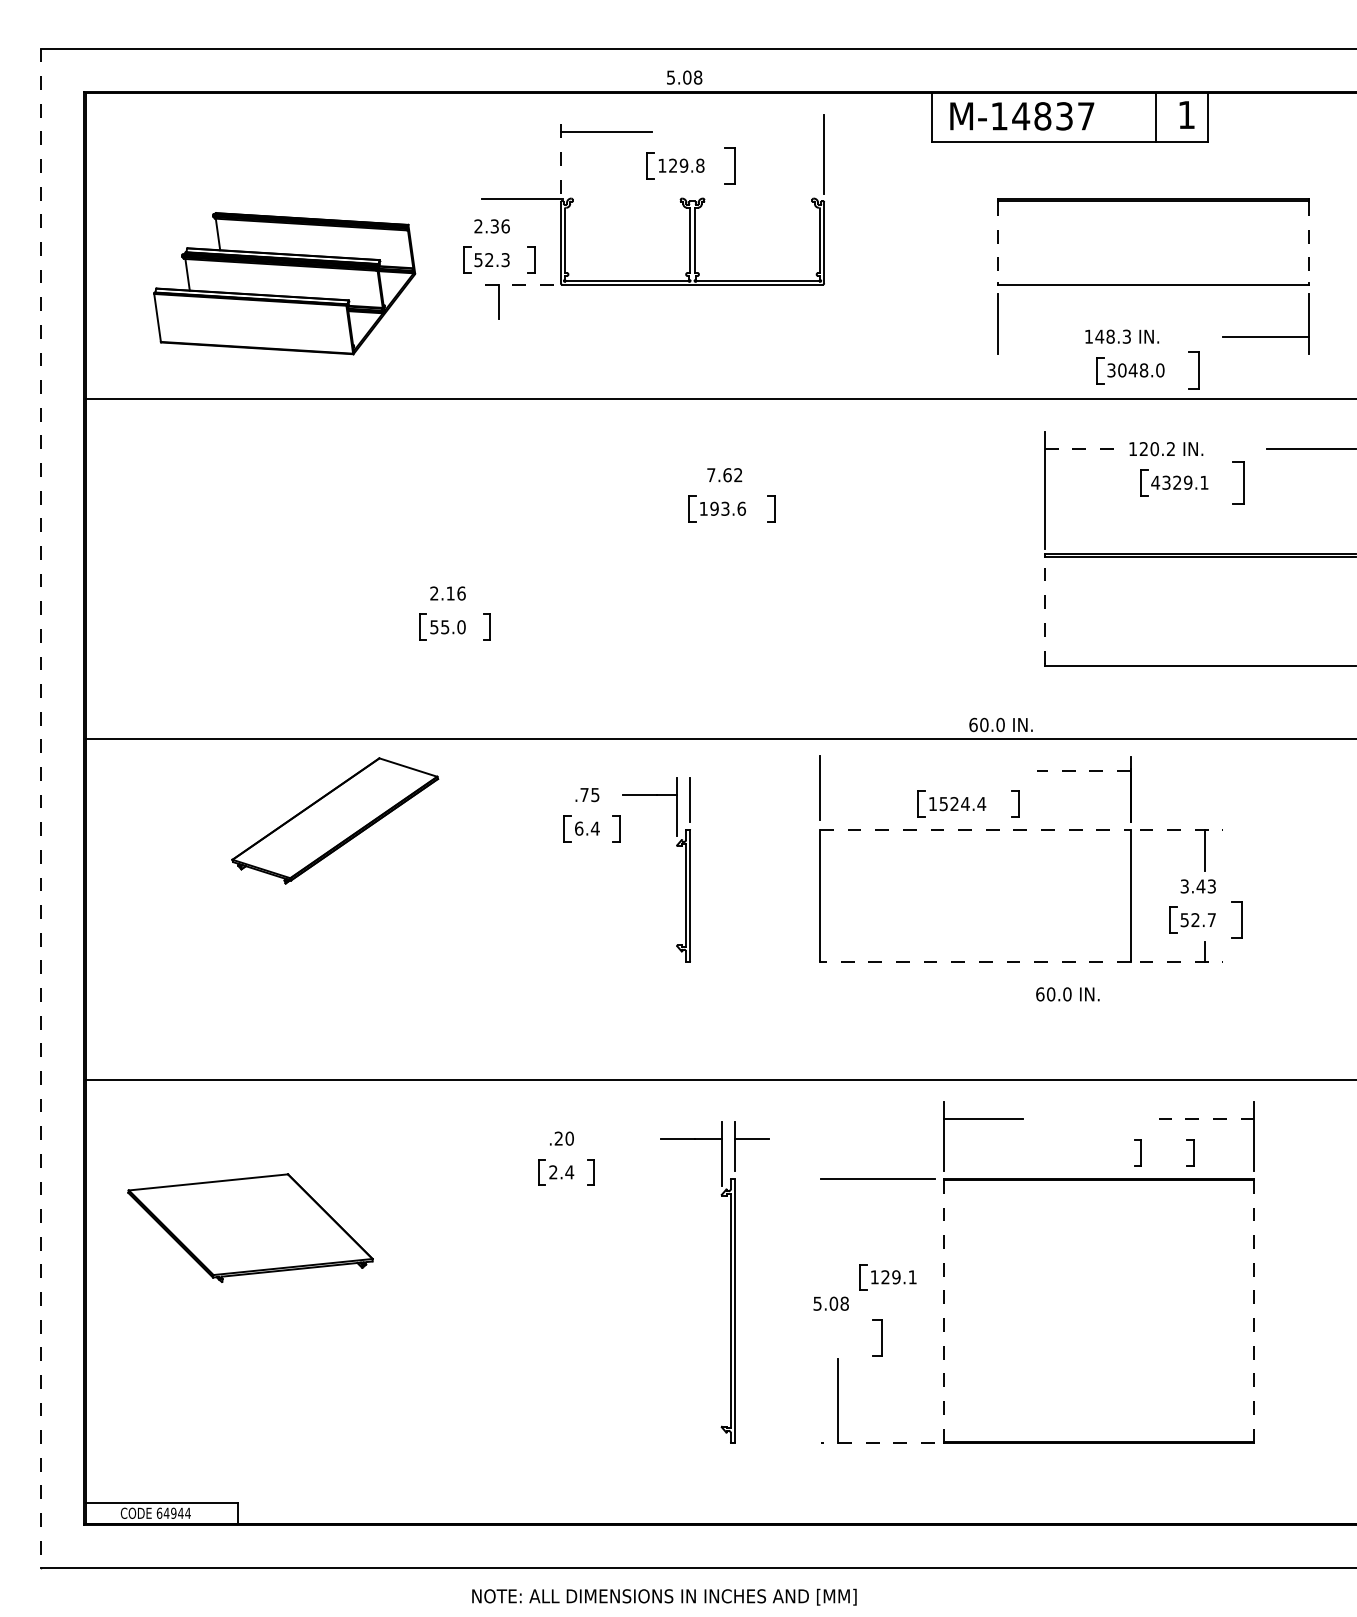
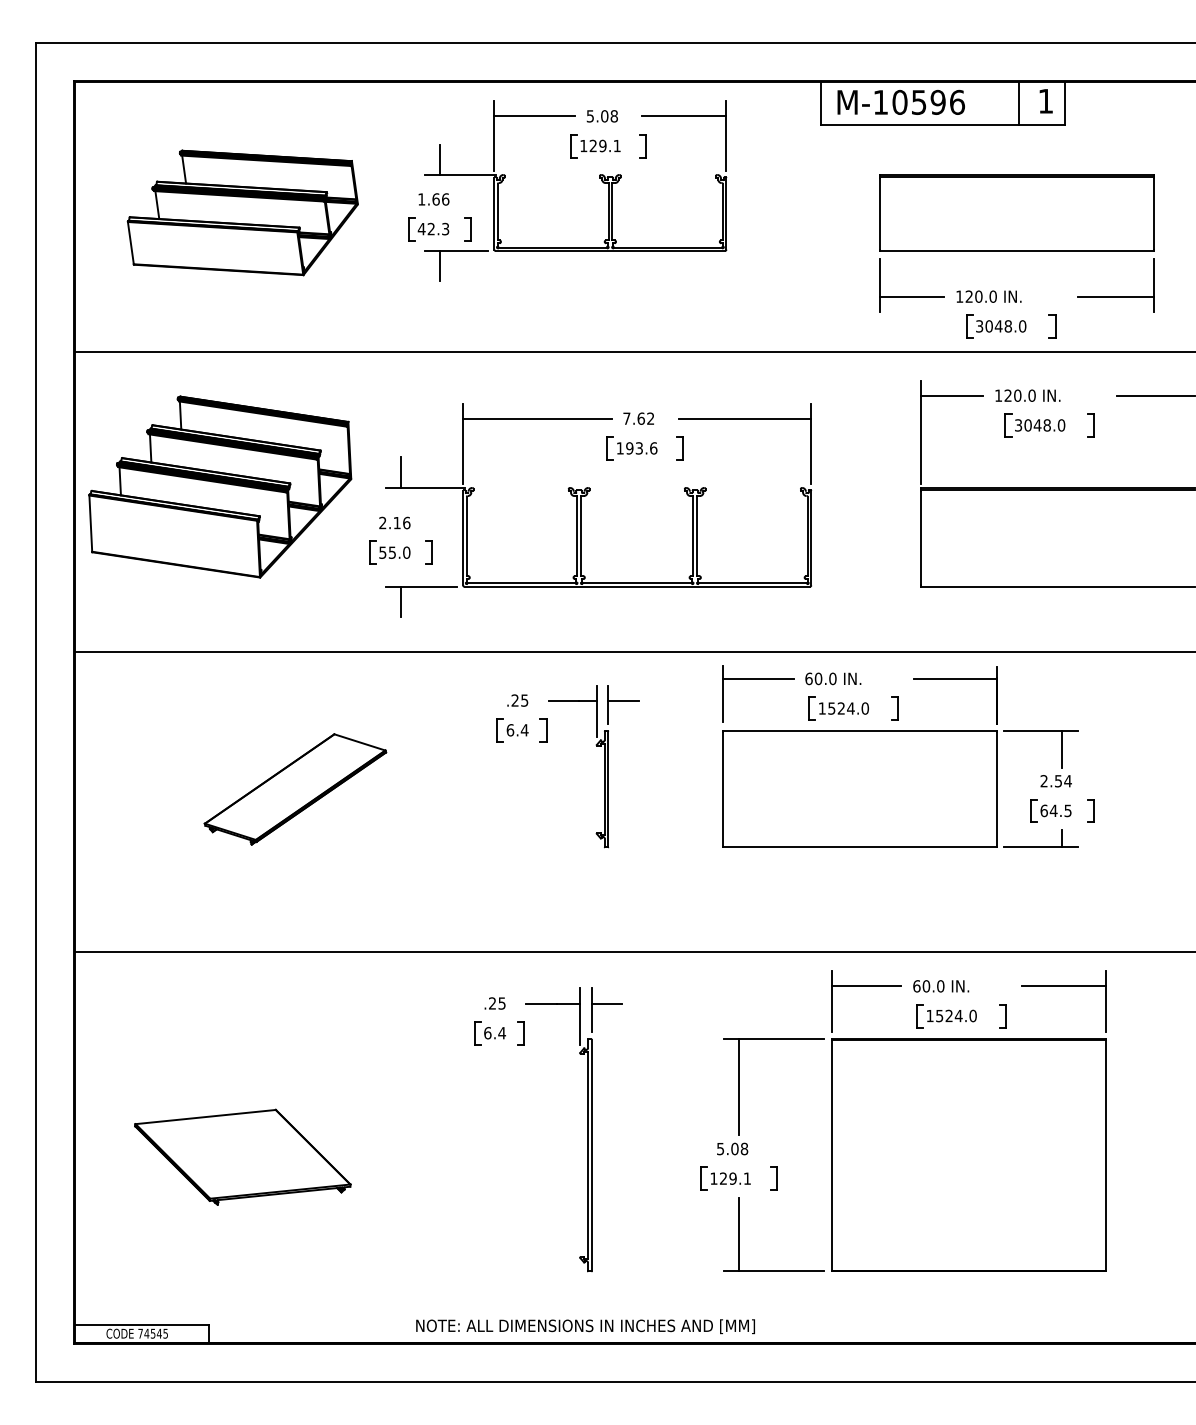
text: (683, 77) -> (601, 116), moved
text: (1053, 115) -> (928, 101), M-14837 -> M-10596
line: (776, 132) -> (684, 116), added
line: (561, 153) -> (494, 135), dashed -> solid
text: (699, 165) -> (616, 145), 129.8 -> 129.1
part: (728, 166) -> (642, 146), size x0.71
line: (498, 181) -> (439, 159), added
text: (486, 226) -> (428, 199), 2.36 -> 1.66
line: (999, 242) -> (880, 213), dashed -> solid
line: (1309, 242) -> (1154, 213), dashed -> solid
text: (478, 260) -> (421, 229), 52.3 -> 42.3
part: (284, 283) -> (242, 212), moved
line: (517, 284) -> (456, 250), dashed -> solid
line: (1035, 336) -> (912, 296), added
text: (1112, 336) -> (980, 296), 148.3 -> 120.0
part: (1194, 370) -> (1052, 326), size x0.71
line: (1080, 448) -> (952, 395), dashed -> solid
text: (1170, 448) -> (1031, 395), 120.2 -> 120.0
text: (1179, 482) -> (1039, 425), 4329.1 -> 3048.0
part: (1237, 482) -> (1090, 425), size x0.62
part: (250, 552) -> (220, 486), added
part: (659, 579) -> (581, 510), added
line: (1044, 609) -> (920, 537), dashed -> solid
text: (1001, 724) -> (833, 678), moved
line: (859, 771) -> (757, 679), added
line: (1082, 771) -> (954, 679), dashed -> solid
text: (583, 794) -> (514, 700), .75 -> .25
line: (707, 794) -> (623, 700), added
text: (982, 803) -> (865, 708), 1524.4 -> 1524.0
line: (41, 808) -> (36, 712), dashed -> solid
part: (335, 820) -> (295, 789), moved
line: (975, 830) -> (859, 731), dashed -> solid
line: (1180, 830) -> (1040, 731), dashed -> solid
text: (1197, 886) -> (1055, 781), 3.43 -> 2.54
text: (1197, 919) -> (1055, 810), 52.7 -> 64.5
part: (1237, 919) -> (1090, 810), size x0.71
line: (975, 961) -> (859, 847), dashed -> solid
line: (1180, 961) -> (1040, 847), dashed -> solid
text: (1068, 994) -> (941, 986), moved
line: (1206, 1119) -> (1063, 986), dashed -> solid
text: (569, 1138) -> (501, 1003), .20 -> .25
part: (1073, 1153) -> (946, 1016), added
part: (1189, 1153) -> (1048, 1016), removed
text: (553, 1172) -> (487, 1033), 2.4 -> 6.4
part: (250, 1227) -> (242, 1156), moved
line: (837, 1233) -> (738, 1087), added
part: (887, 1277) -> (725, 1178), moved
part: (730, 1281) -> (587, 1129), moved
line: (943, 1311) -> (831, 1155), dashed -> solid
line: (1254, 1311) -> (1105, 1155), dashed -> solid
part: (877, 1337) -> (773, 1178), size x0.71
line: (877, 1442) -> (773, 1271), dashed -> solid
text: (174, 1513) -> (153, 1333), 64944 -> 74545
text: (664, 1597) -> (585, 1326), moved

